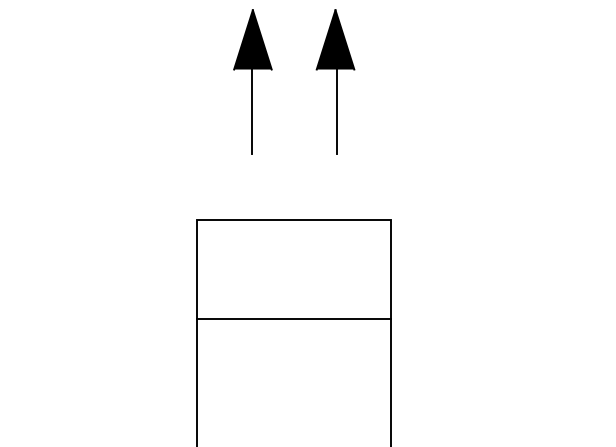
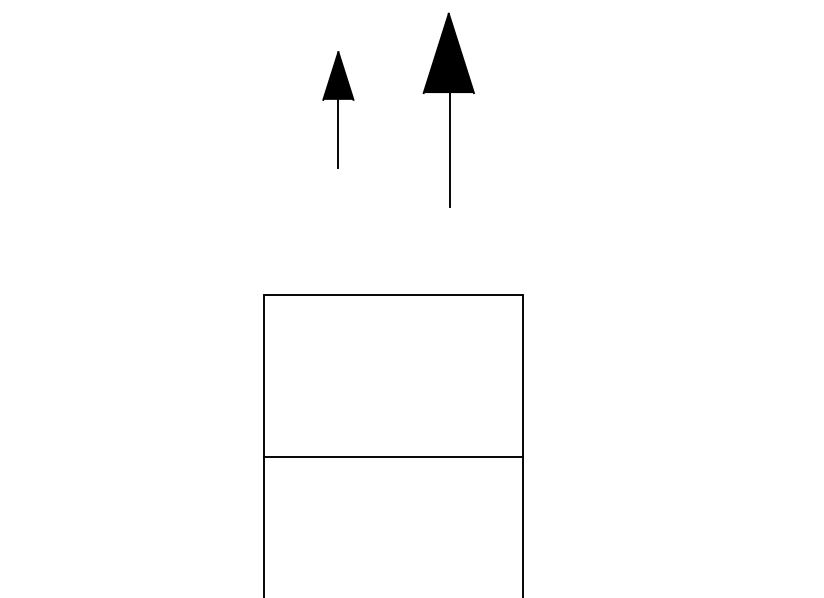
part: (253, 81) -> (338, 109), size x0.6
line: (294, 318) -> (393, 457), moved

